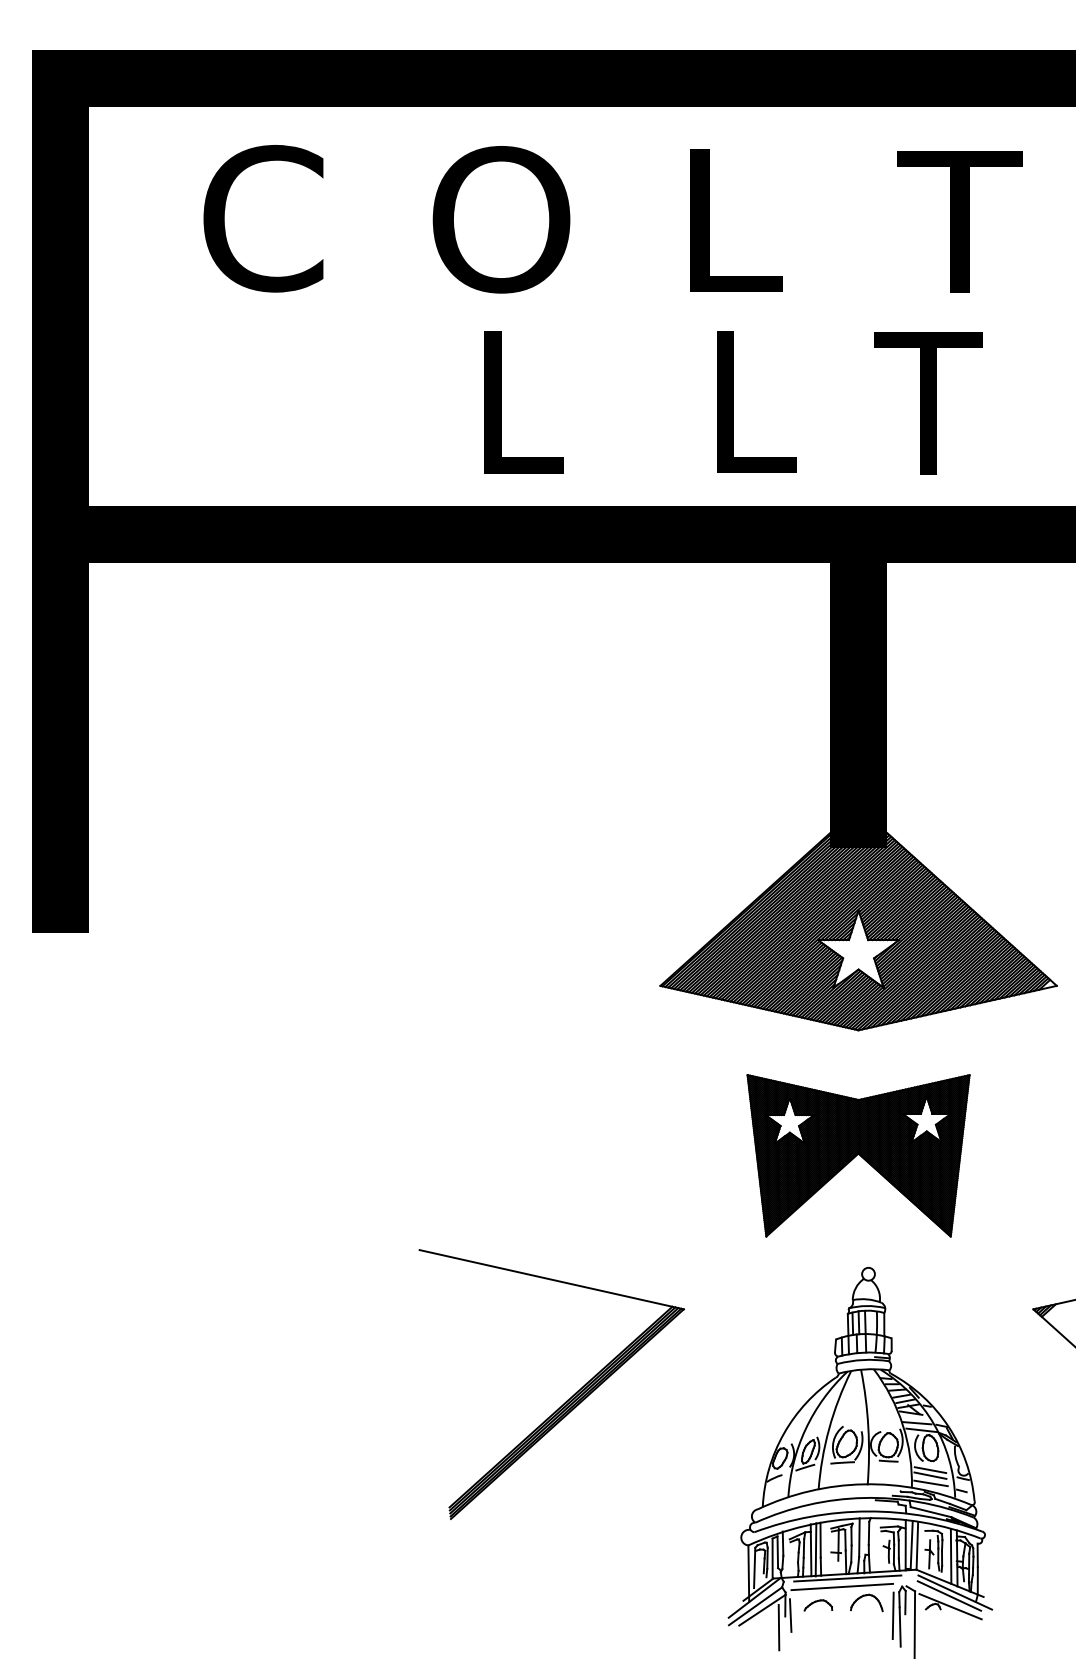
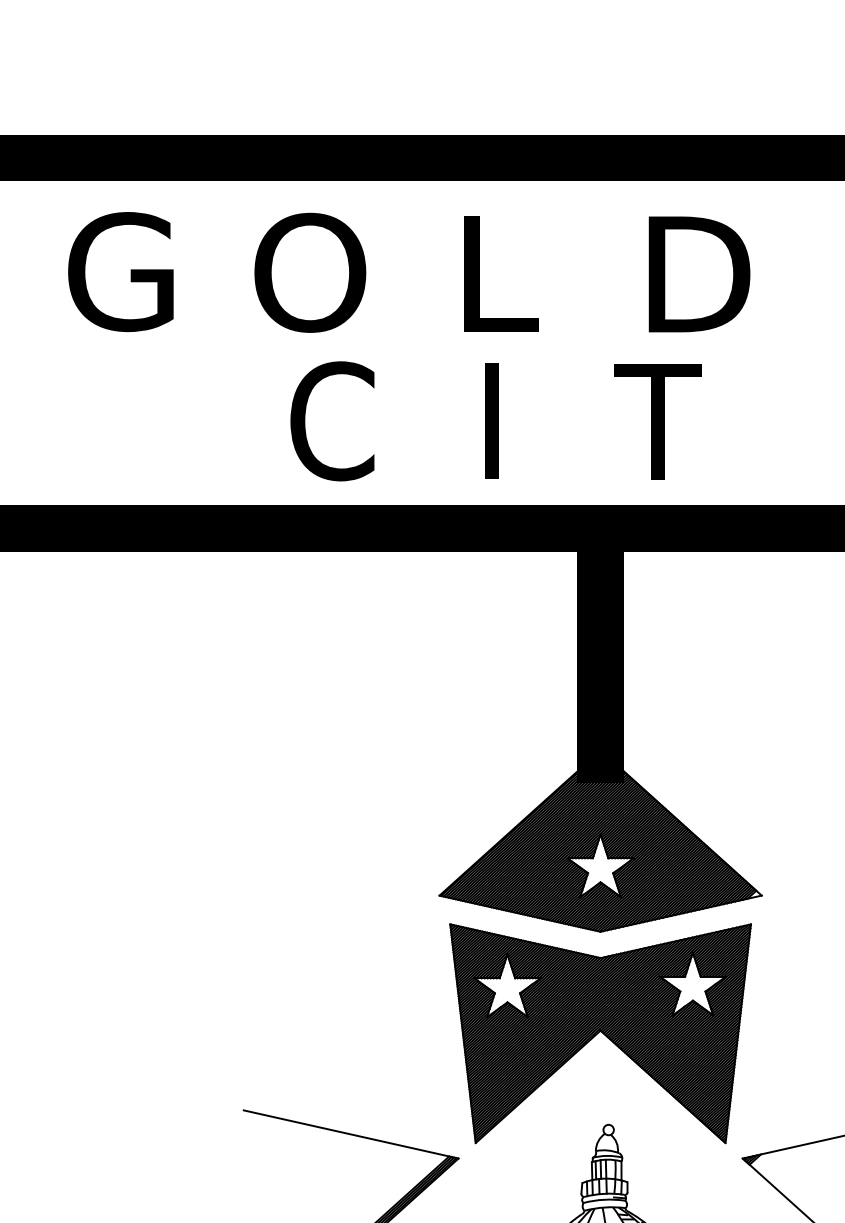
text: (273, 218) -> (124, 271), C -> G
text: (969, 221) -> (690, 274), T -> D
text: (528, 402) -> (332, 421), L -> C
text: (765, 464) -> (524, 471), L -> I
part: (858, 1155) -> (600, 1033), size x1.67

